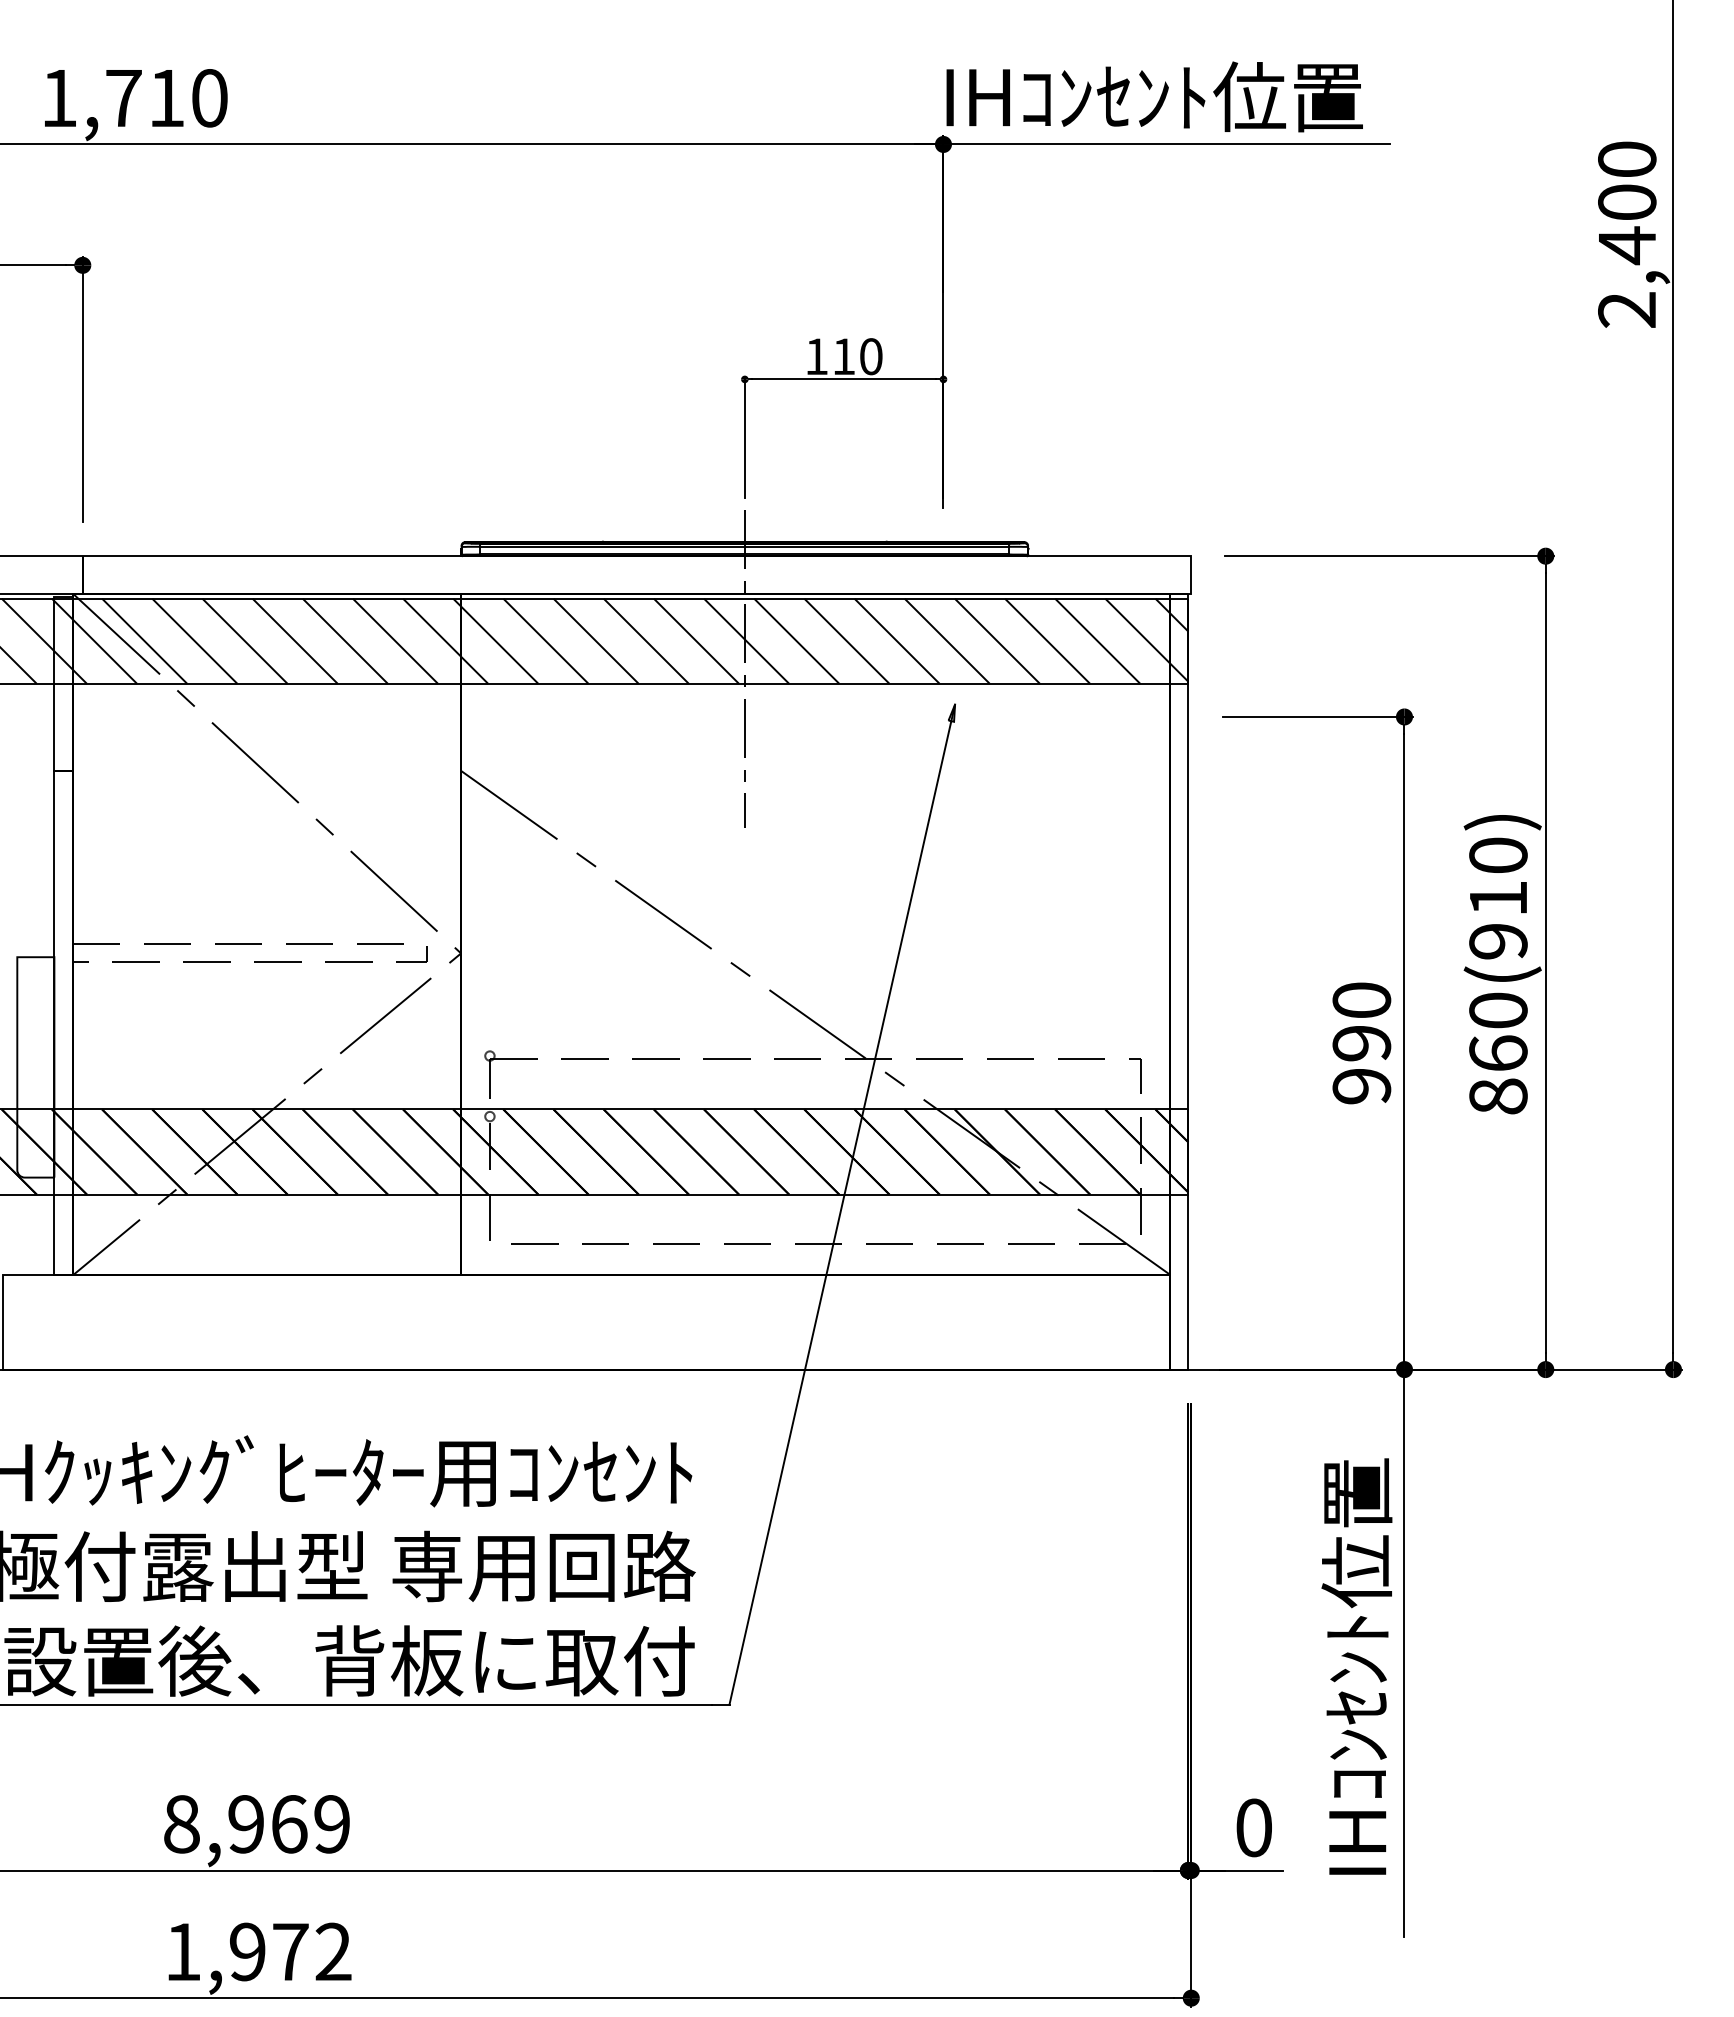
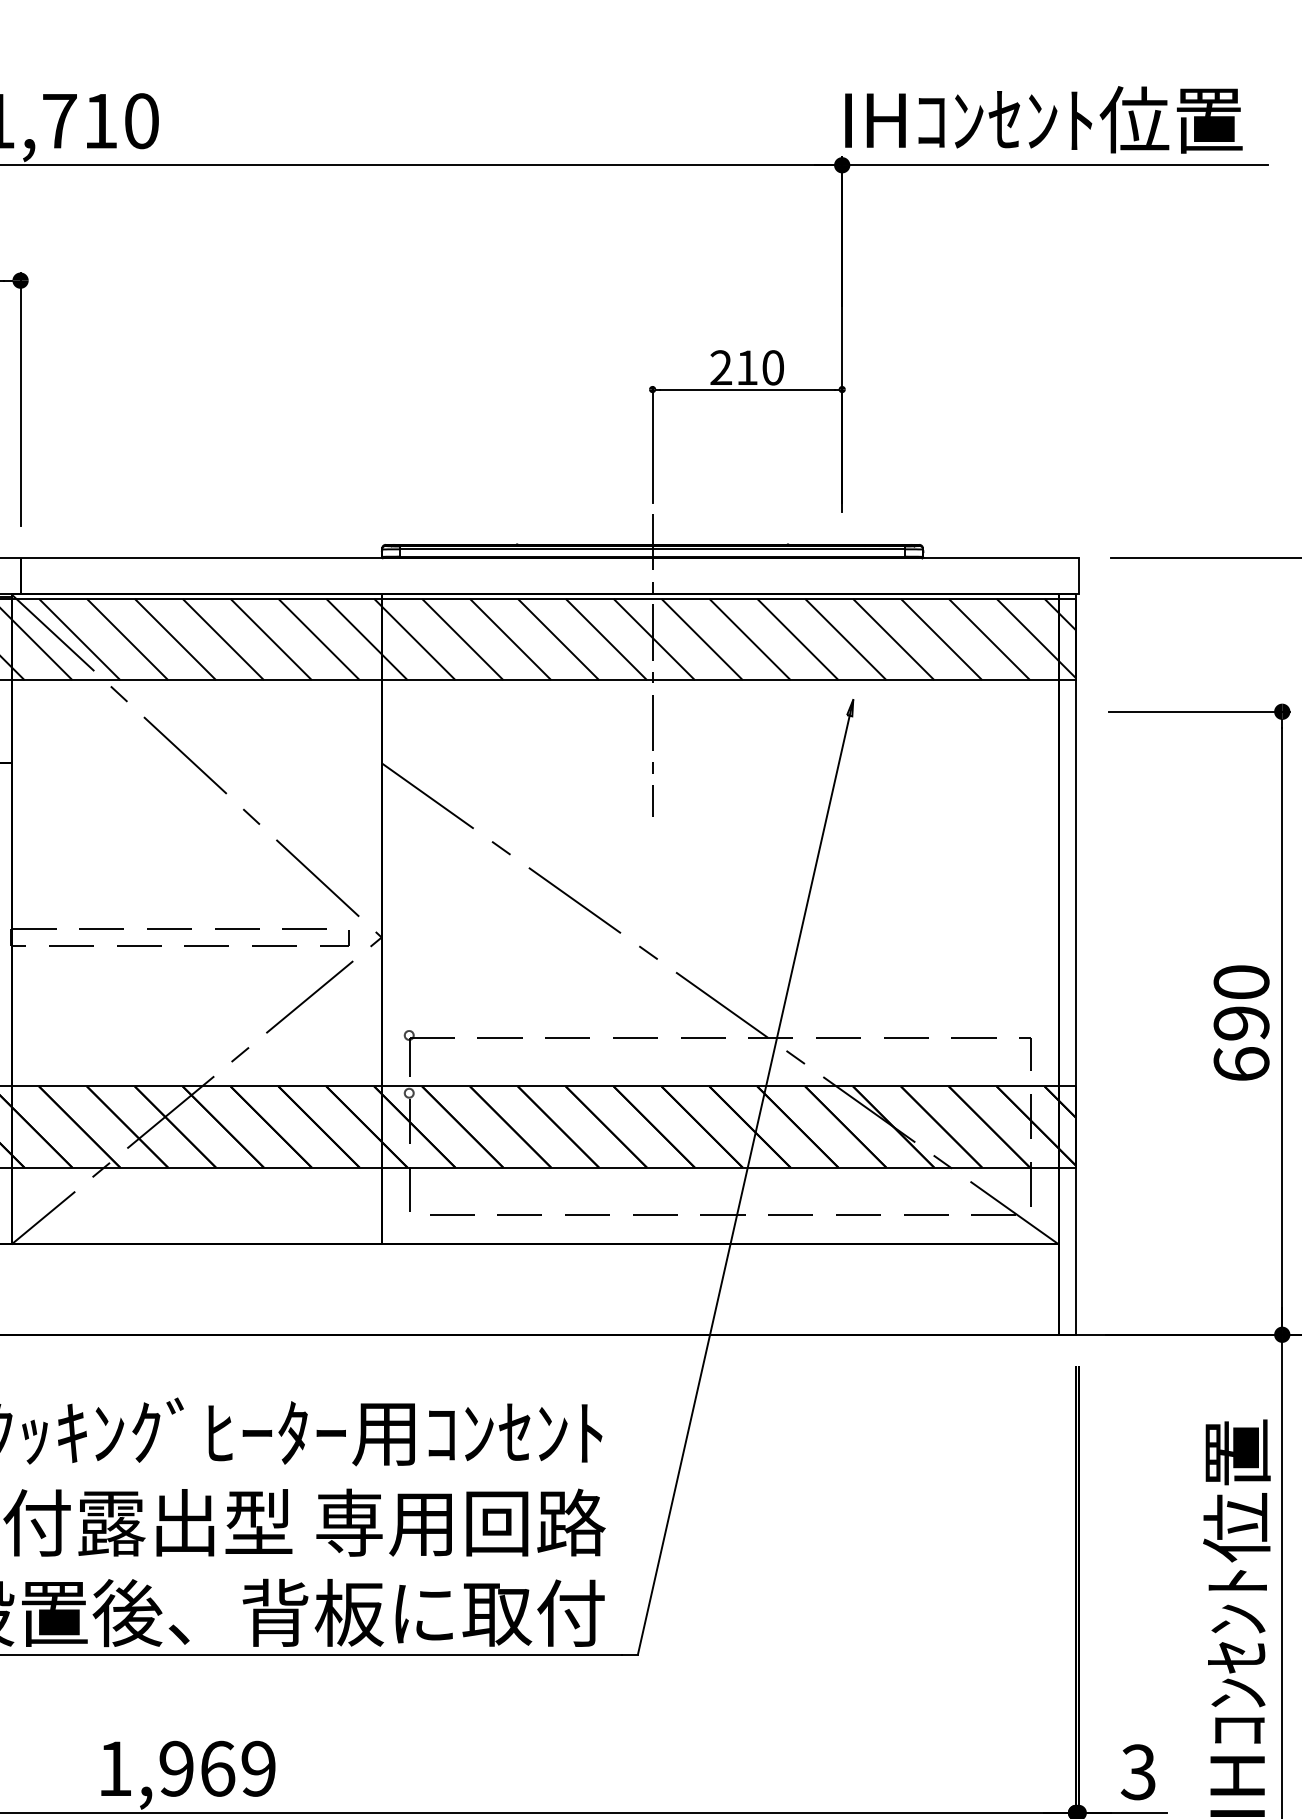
text: (816, 356) -> (720, 367), 110 -> 210
text: (1361, 1086) -> (1241, 1064), 990 -> 690
text: (181, 1824) -> (114, 1769), 8,969 -> 1,969
text: (1253, 1827) -> (1138, 1771), 0 -> 3

